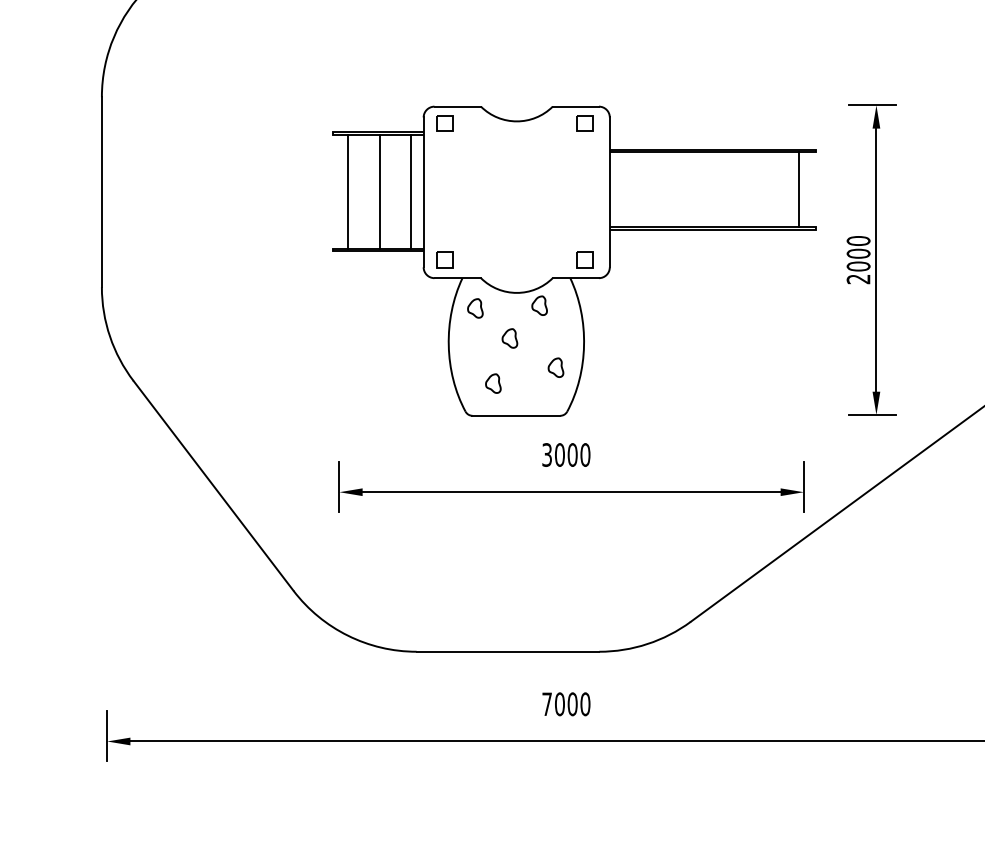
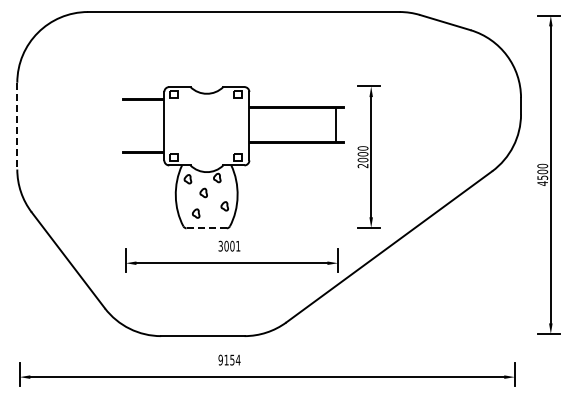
line: (347, 190) -> (129, 125), removed
line: (380, 190) -> (144, 125), removed
line: (410, 190) -> (158, 125), removed
line: (102, 192) -> (17, 126), solid -> dashed
line: (518, 416) -> (207, 228), solid -> dashed
text: (585, 453) -> (238, 245), 3000 -> 3001
text: (566, 702) -> (229, 359), 7000 -> 9154

